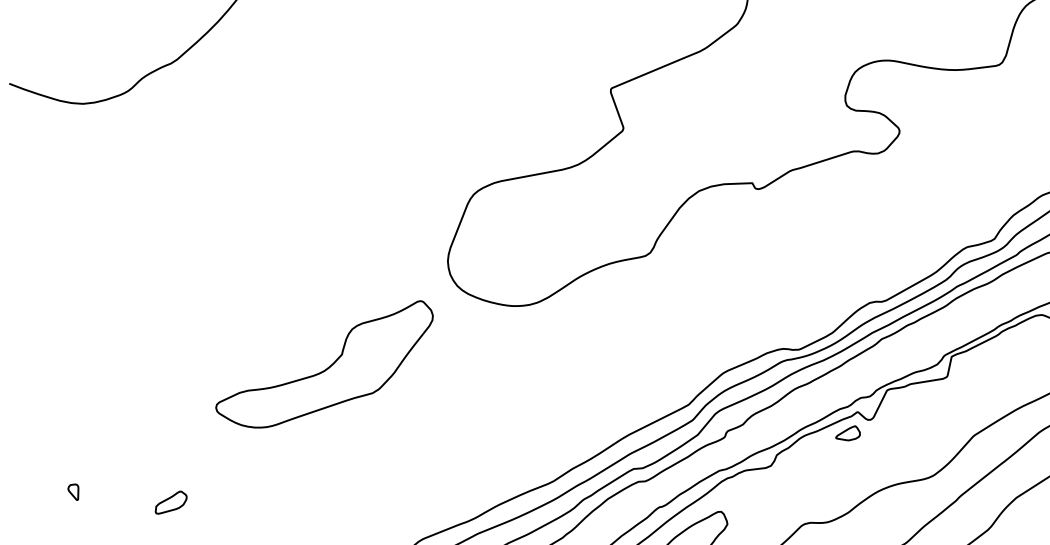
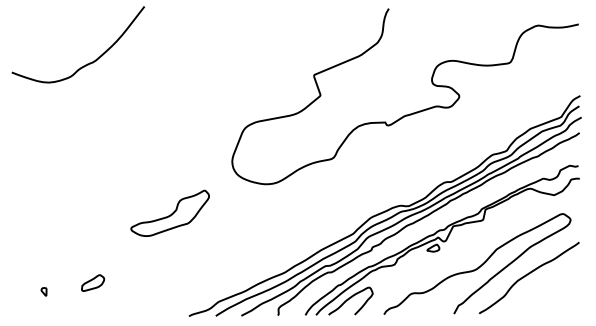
part: (323, 362) -> (169, 212), size x0.71
part: (72, 491) -> (43, 291), moved
part: (171, 501) -> (93, 282), size x1.43

